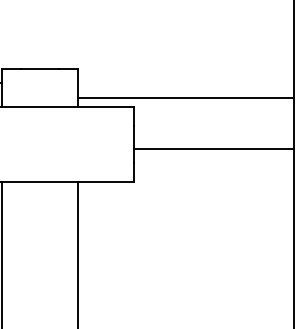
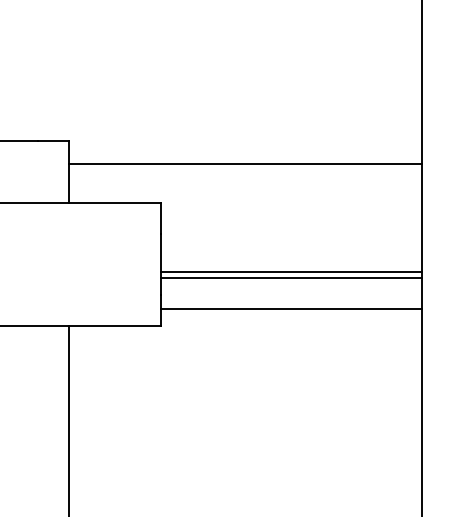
line: (185, 98) -> (244, 164), moved
line: (214, 152) -> (291, 277), added
line: (214, 171) -> (291, 308), added

